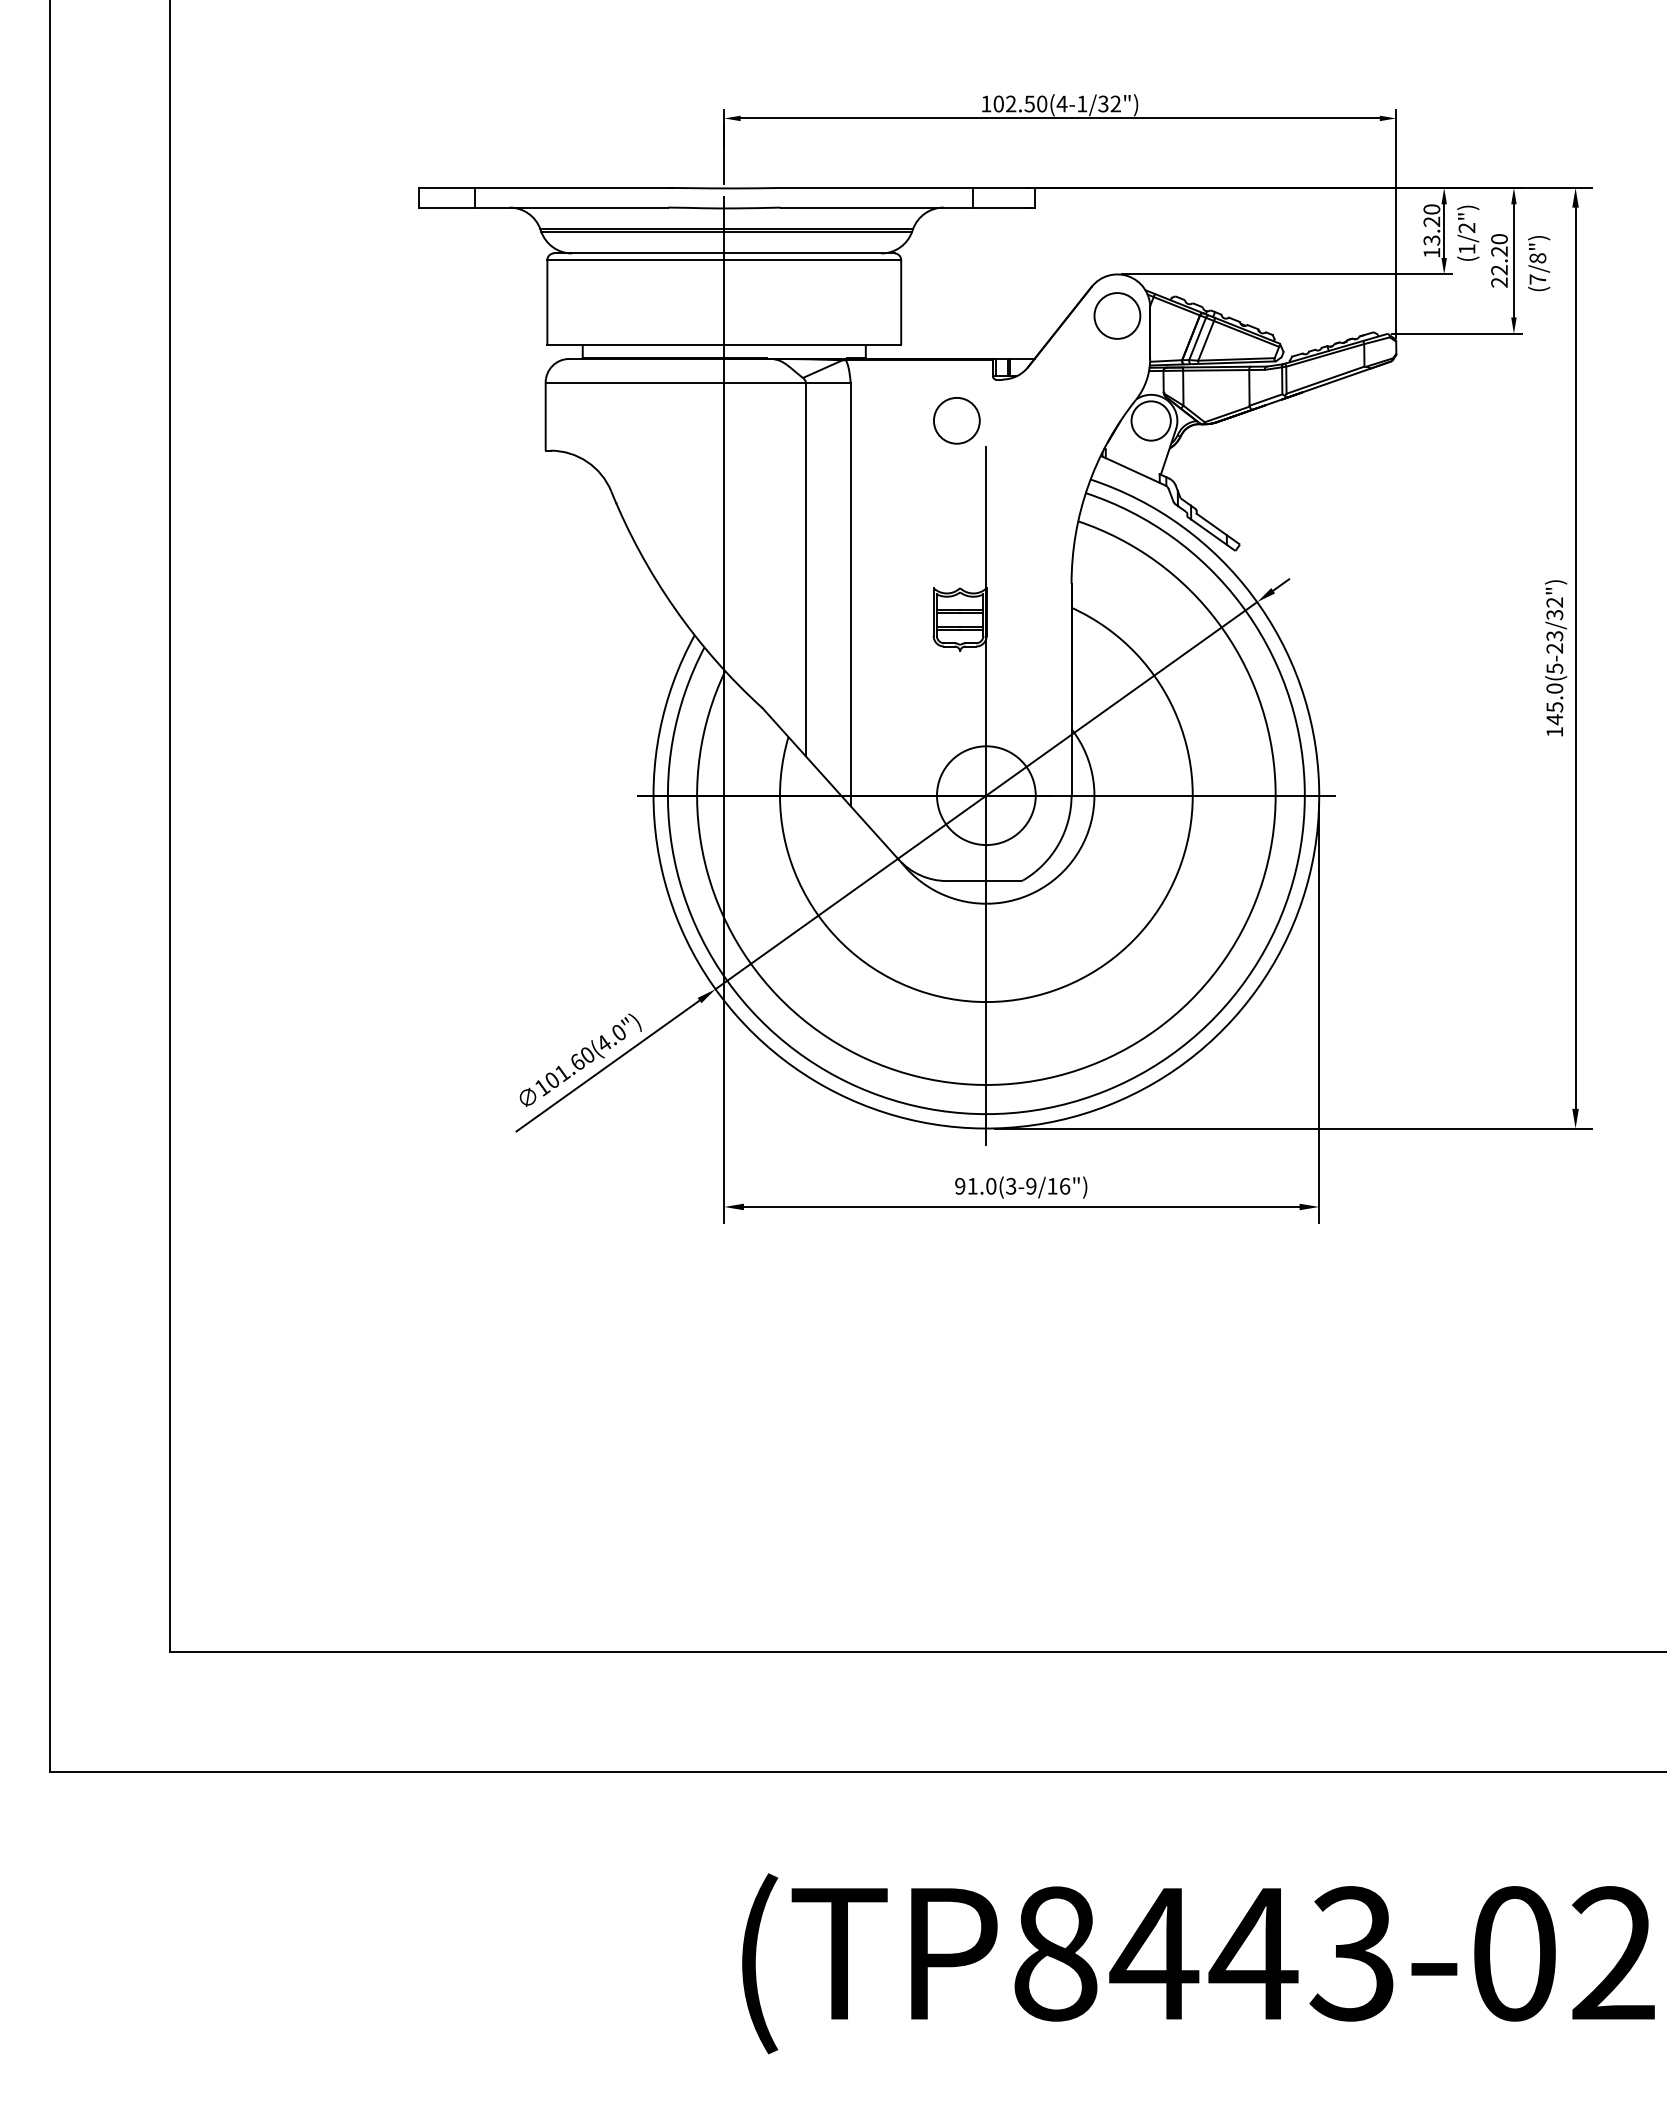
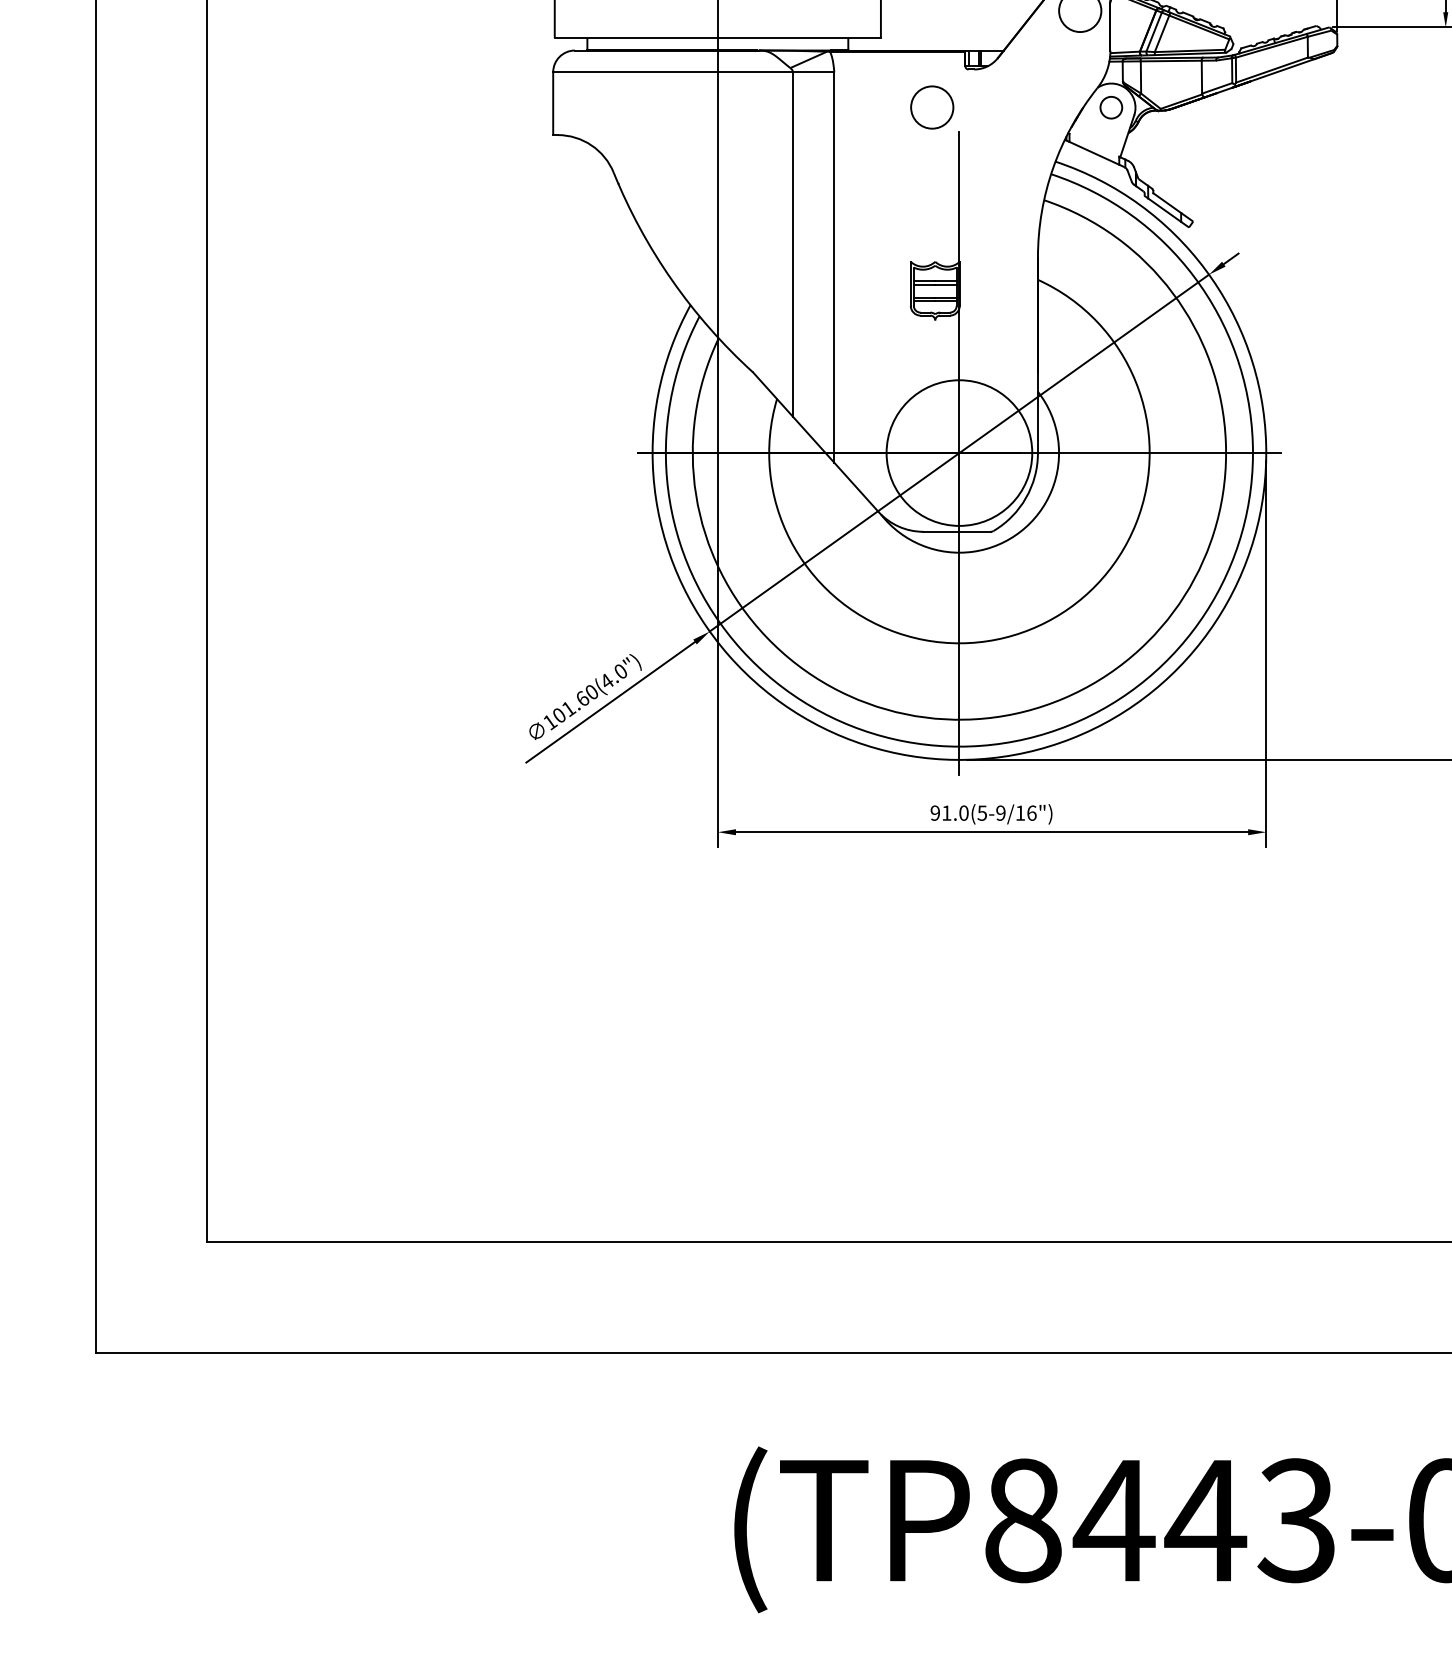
circle: (1150, 420) -> (1110, 107), size x0.6
circle: (986, 795) -> (959, 452), size x1.6
text: (1011, 1185) -> (982, 812), 91.0(3-9/16") -> 91.0(5-9/16")

